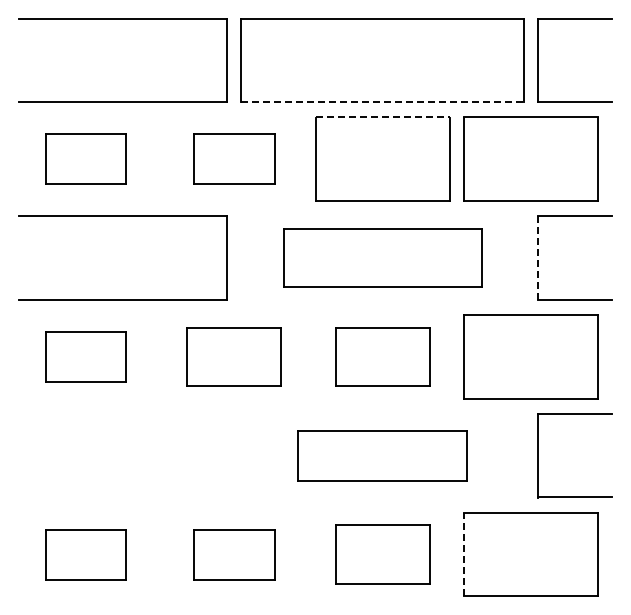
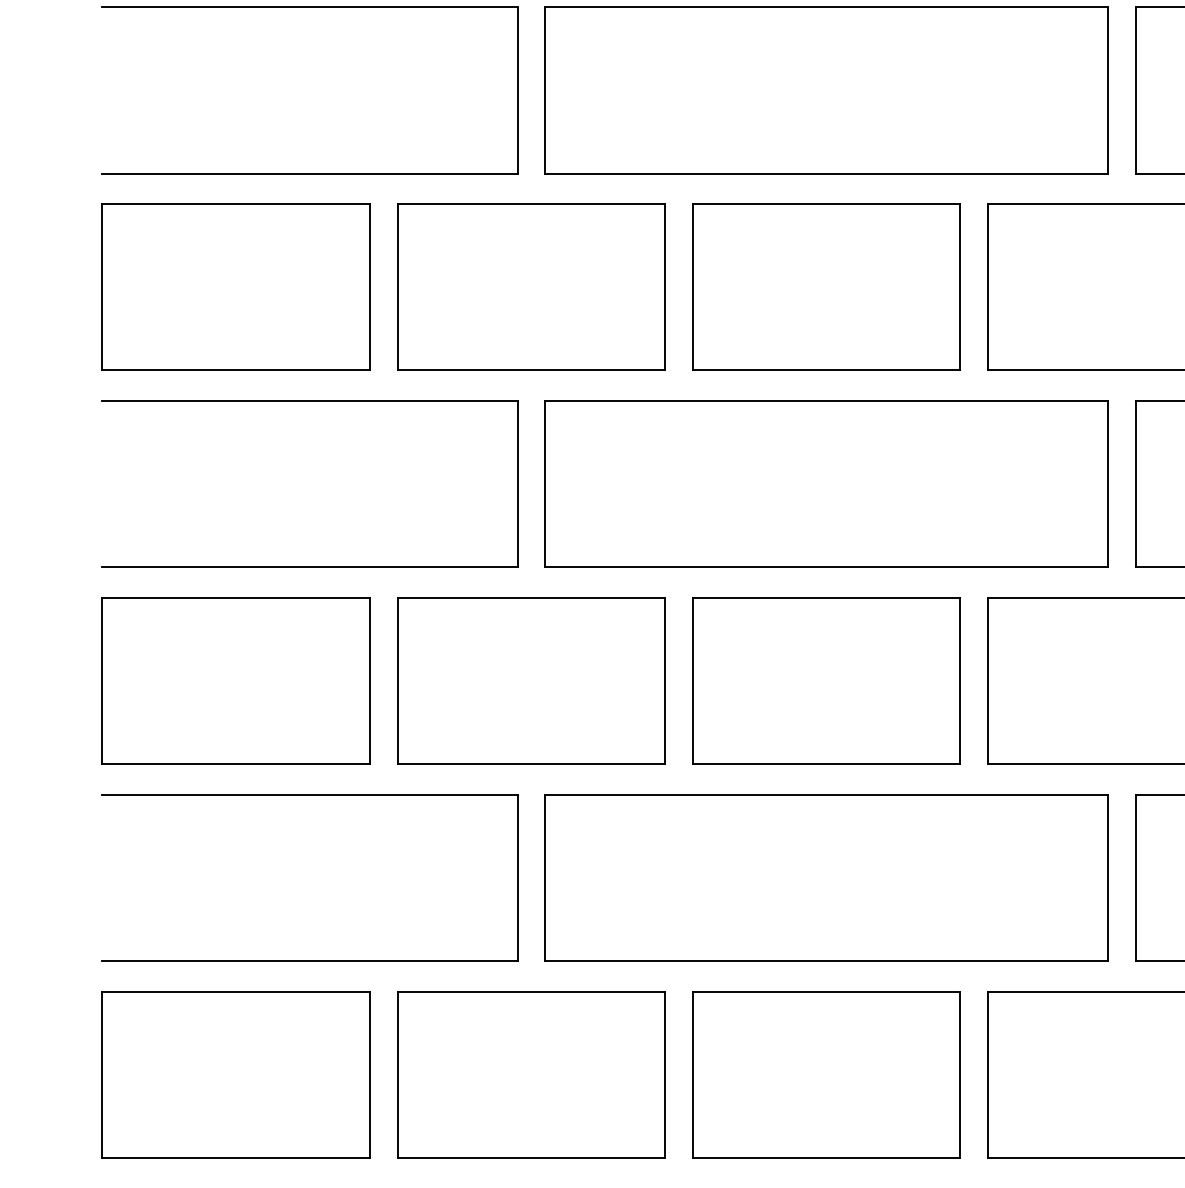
line: (383, 102) -> (828, 174), dashed -> solid
line: (383, 117) -> (828, 204), dashed -> solid
part: (85, 158) -> (234, 285), size x1.67
part: (234, 158) -> (531, 285), size x1.67
part: (382, 257) -> (826, 483), size x1.43
line: (537, 258) -> (1134, 484), dashed -> solid
part: (85, 356) -> (234, 680), size x1.67
part: (234, 356) -> (531, 680), size x1.43
part: (382, 356) -> (826, 680), size x1.43
part: (122, 414) -> (308, 795), added
part: (382, 455) -> (826, 877), size x1.67
part: (85, 554) -> (234, 1074), size x1.67
part: (234, 554) -> (531, 1074), size x1.67
part: (382, 554) -> (826, 1074), size x1.43
line: (463, 554) -> (987, 1074), dashed -> solid

